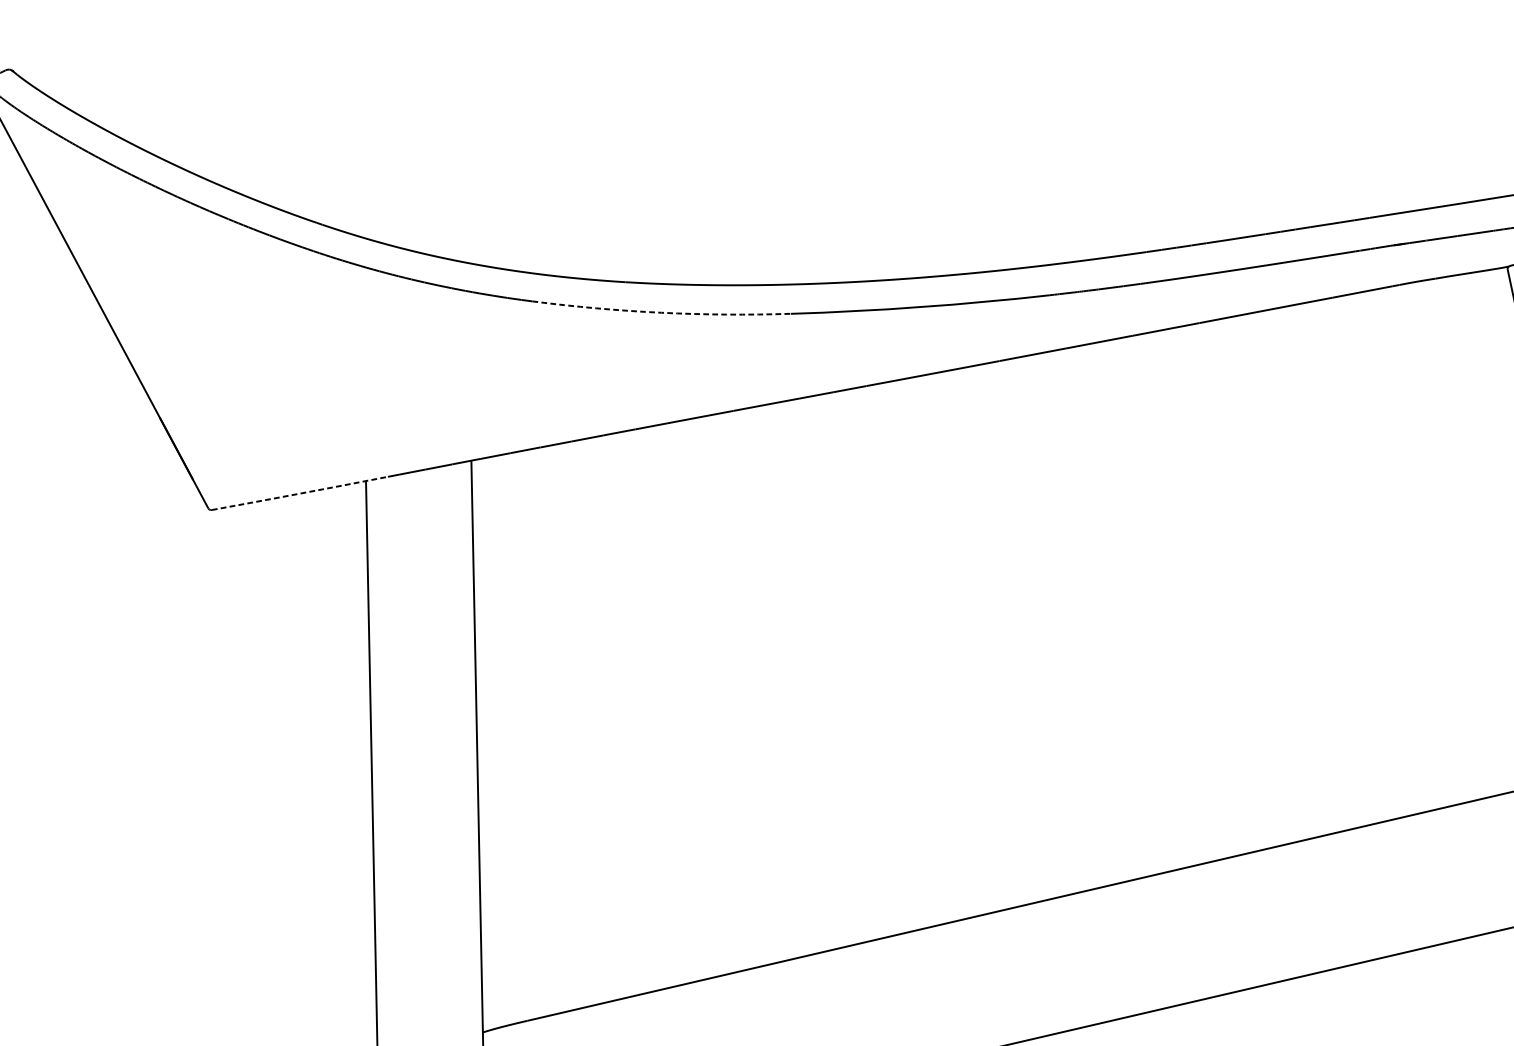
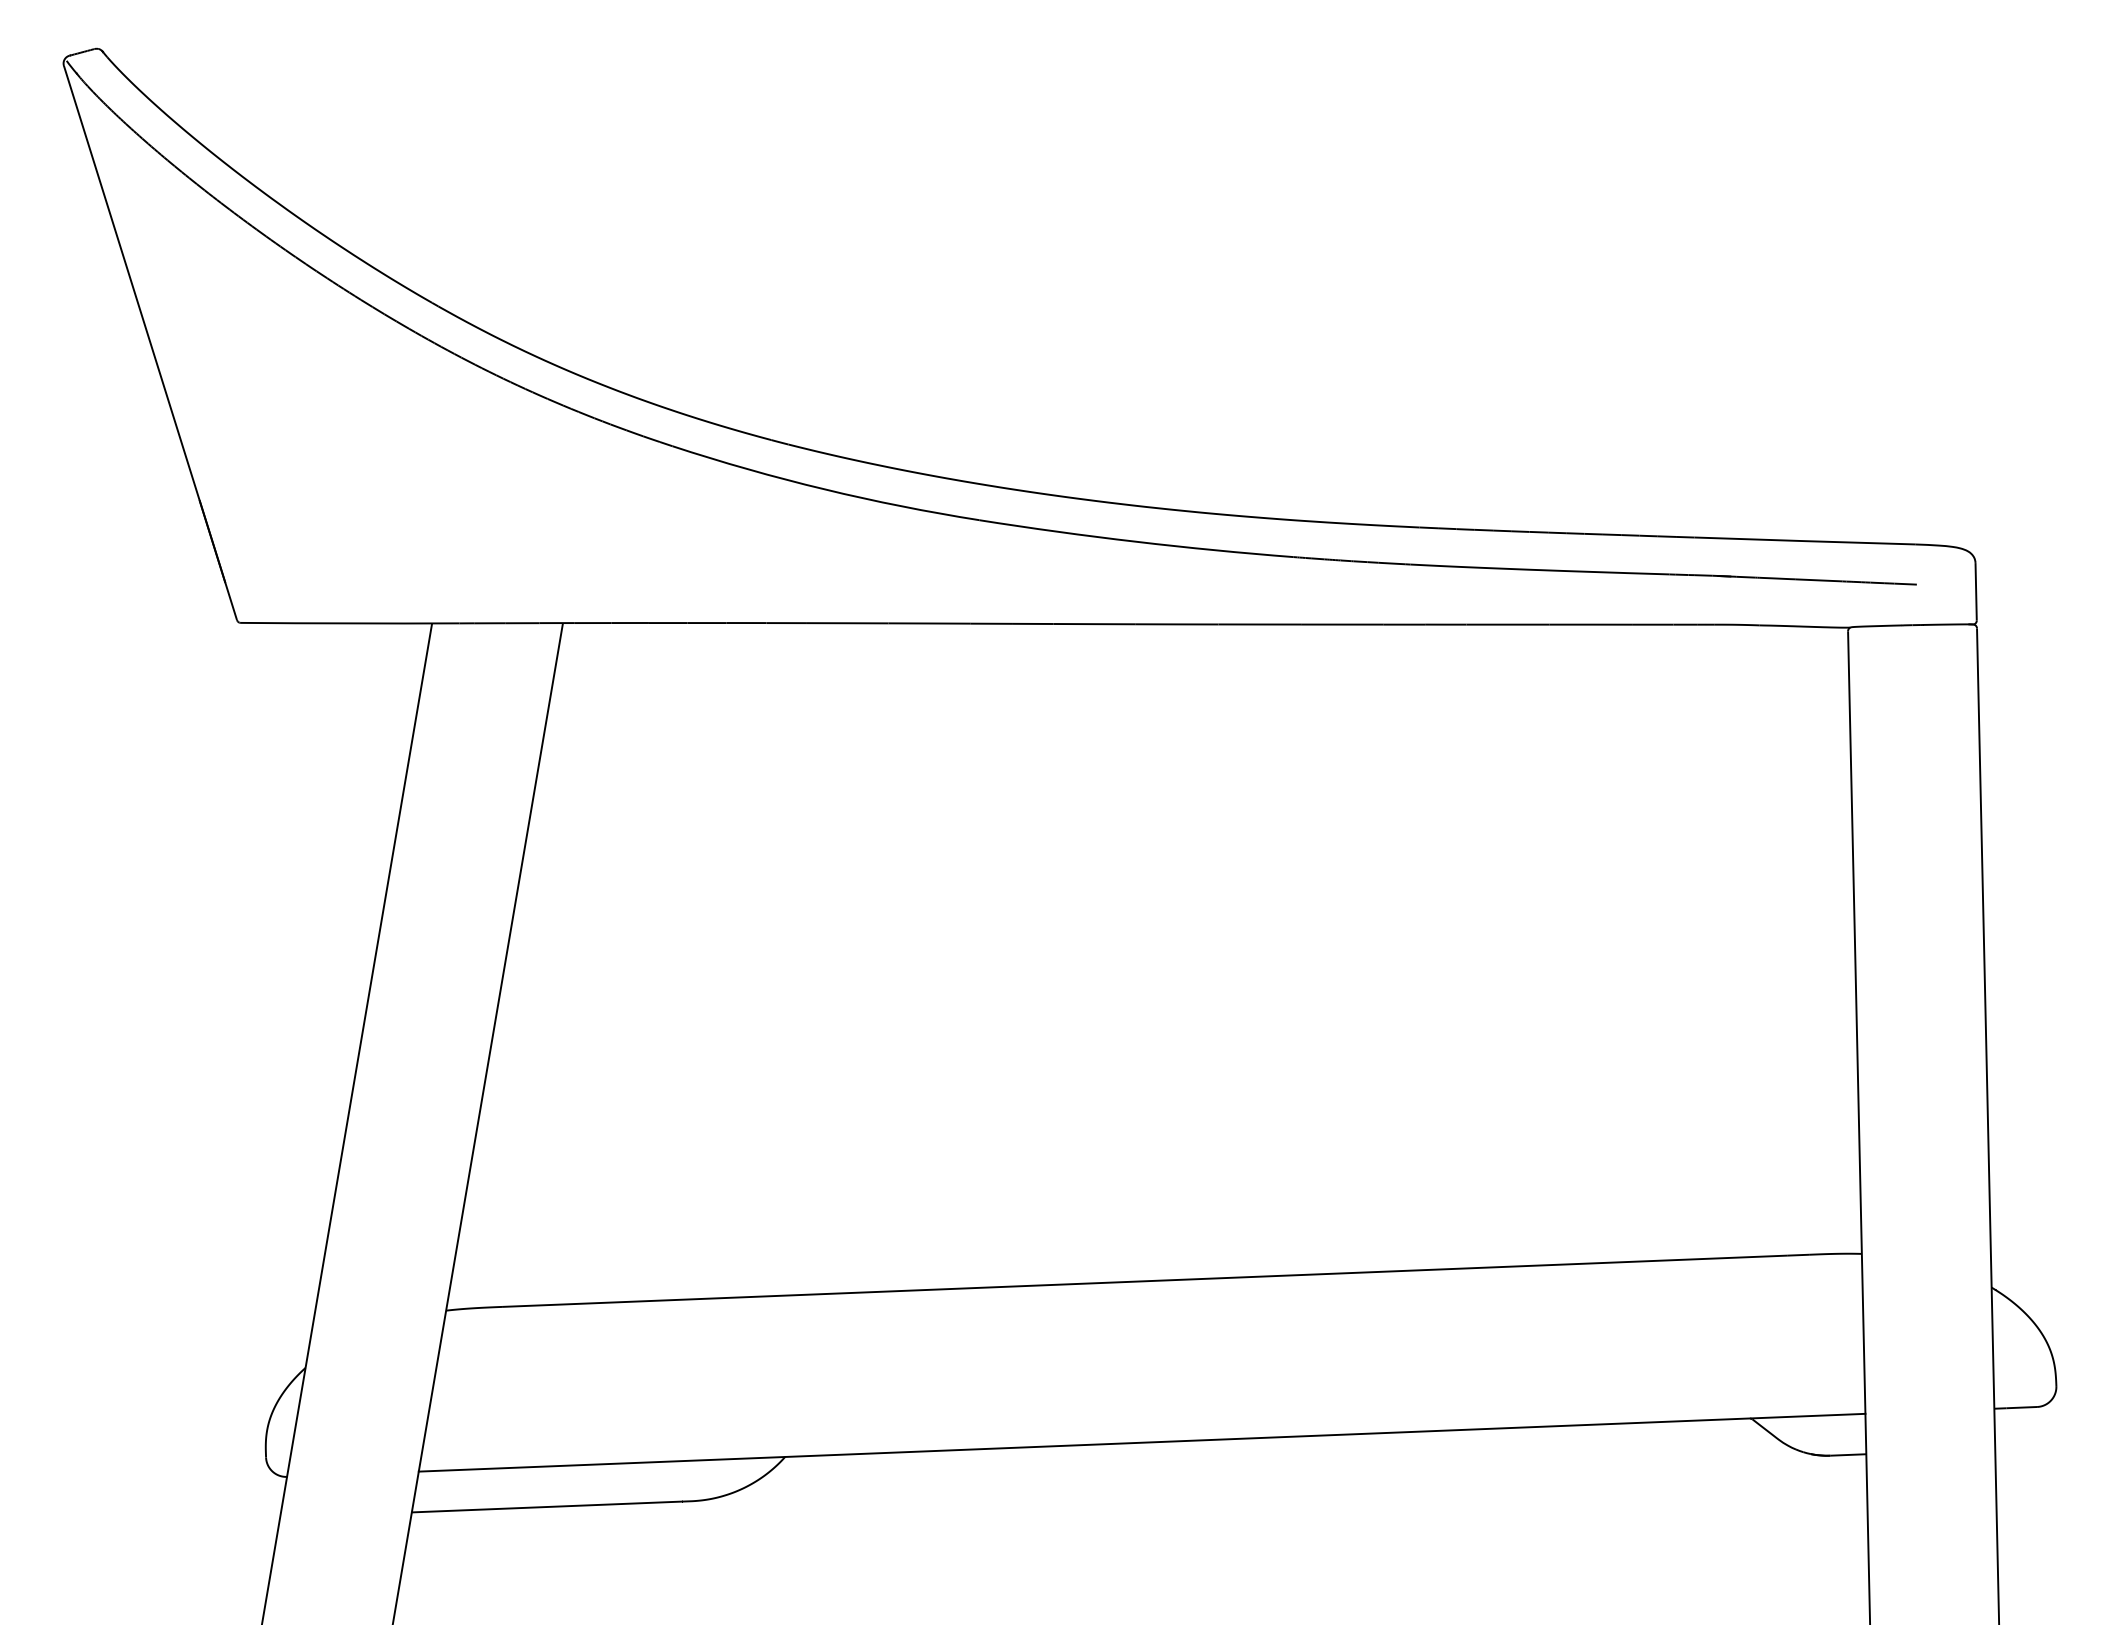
arc: (661, 312) -> (824, 489), dashed -> solid
arc: (300, 493) -> (350, 623), dashed -> solid

